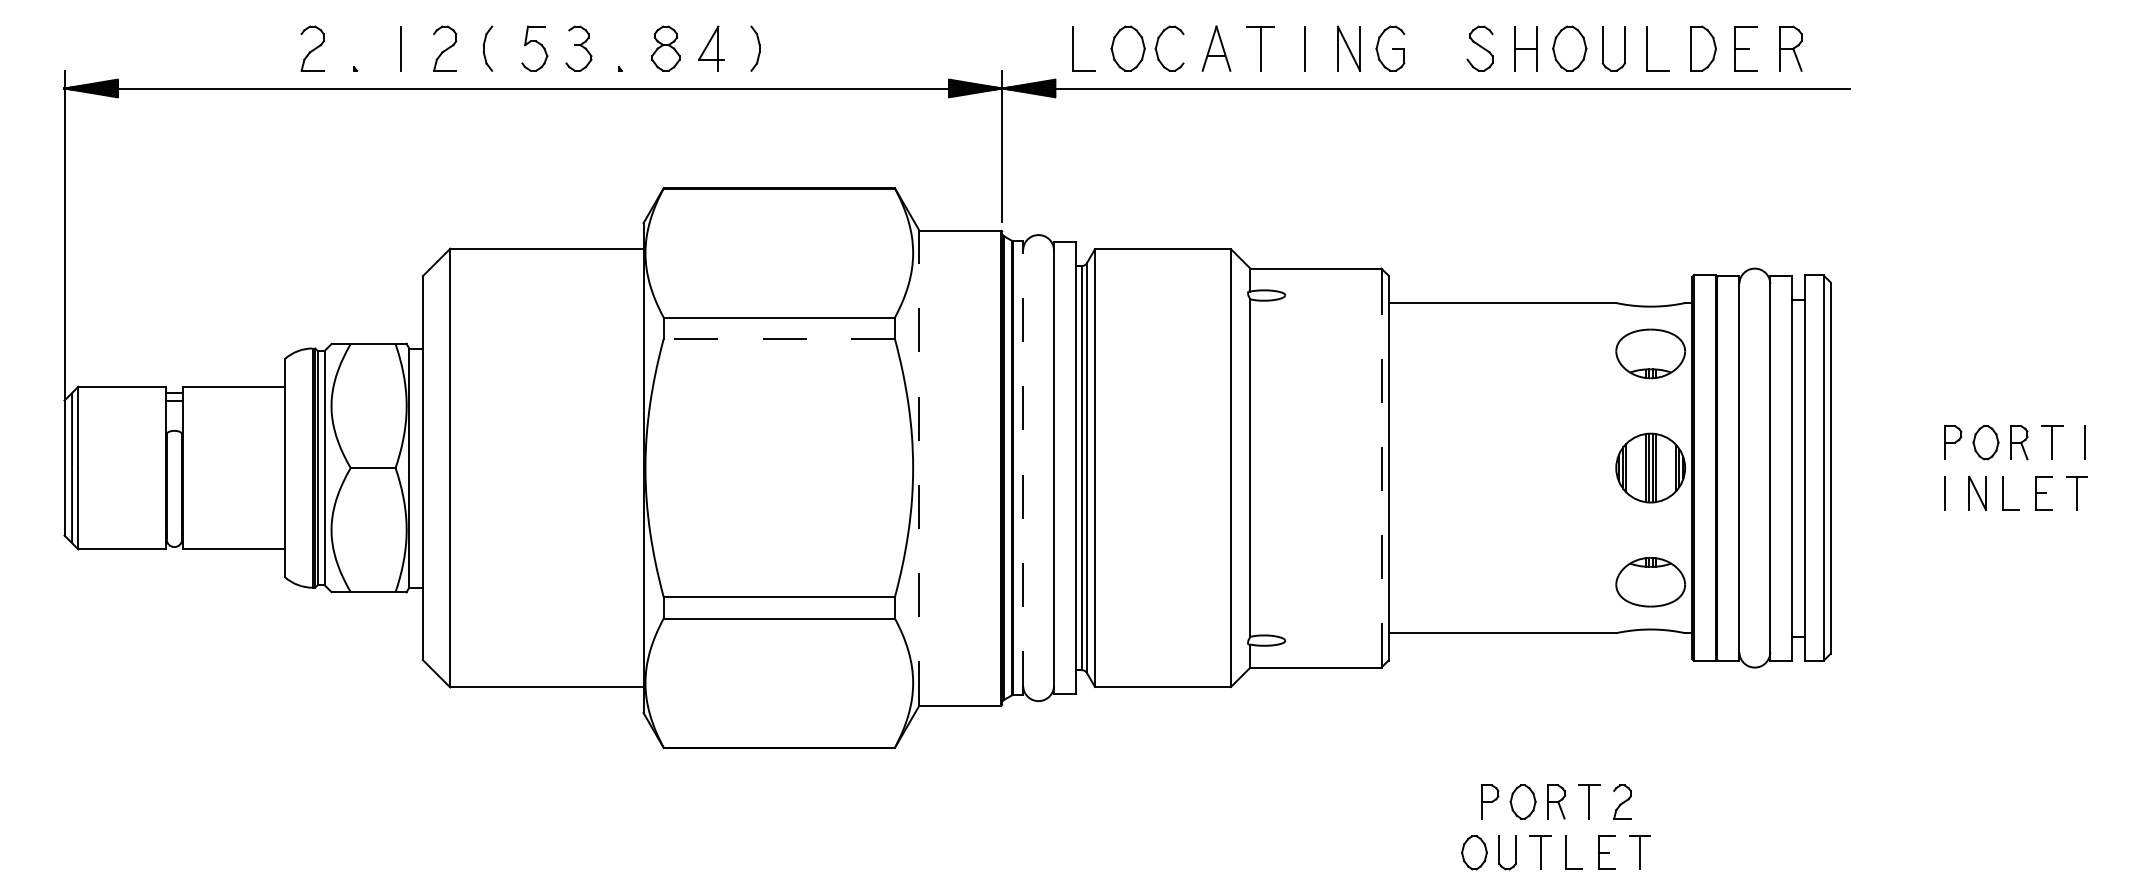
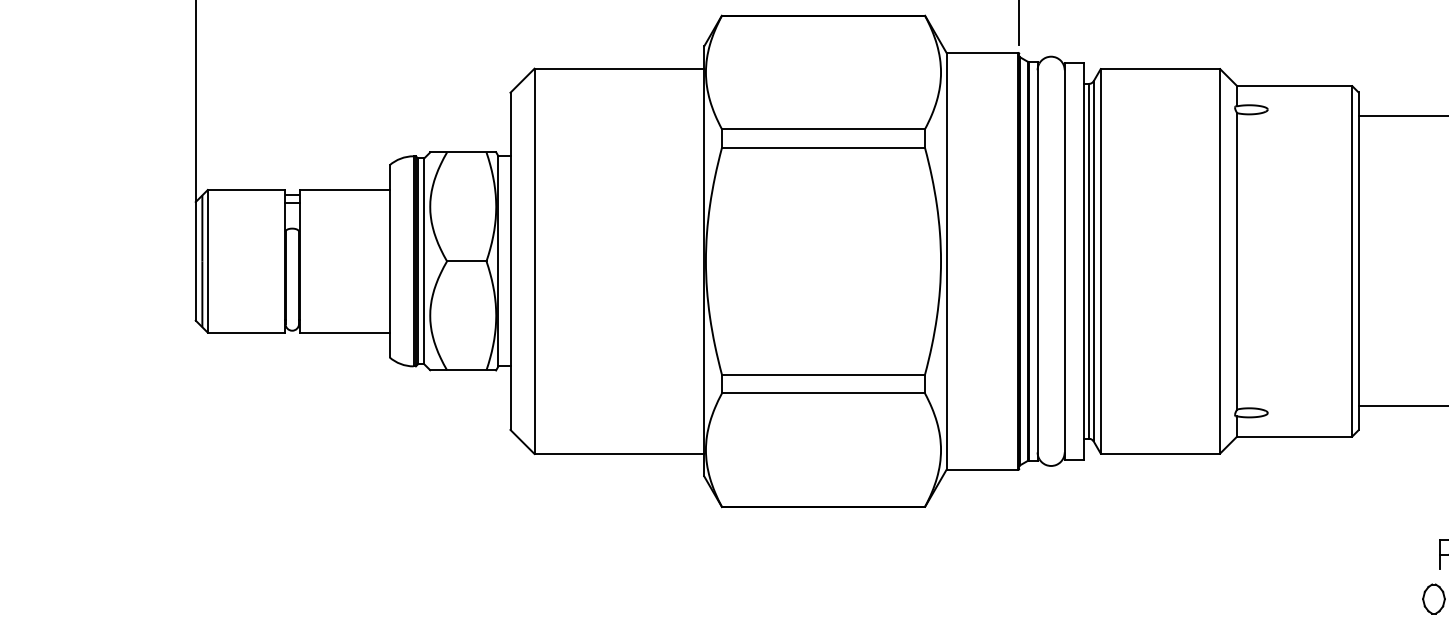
line: (779, 339) -> (823, 148), dashed -> solid
line: (919, 467) -> (946, 260), dashed -> solid
line: (1023, 467) -> (1037, 260), dashed -> solid
line: (1381, 467) -> (1352, 260), dashed -> solid

